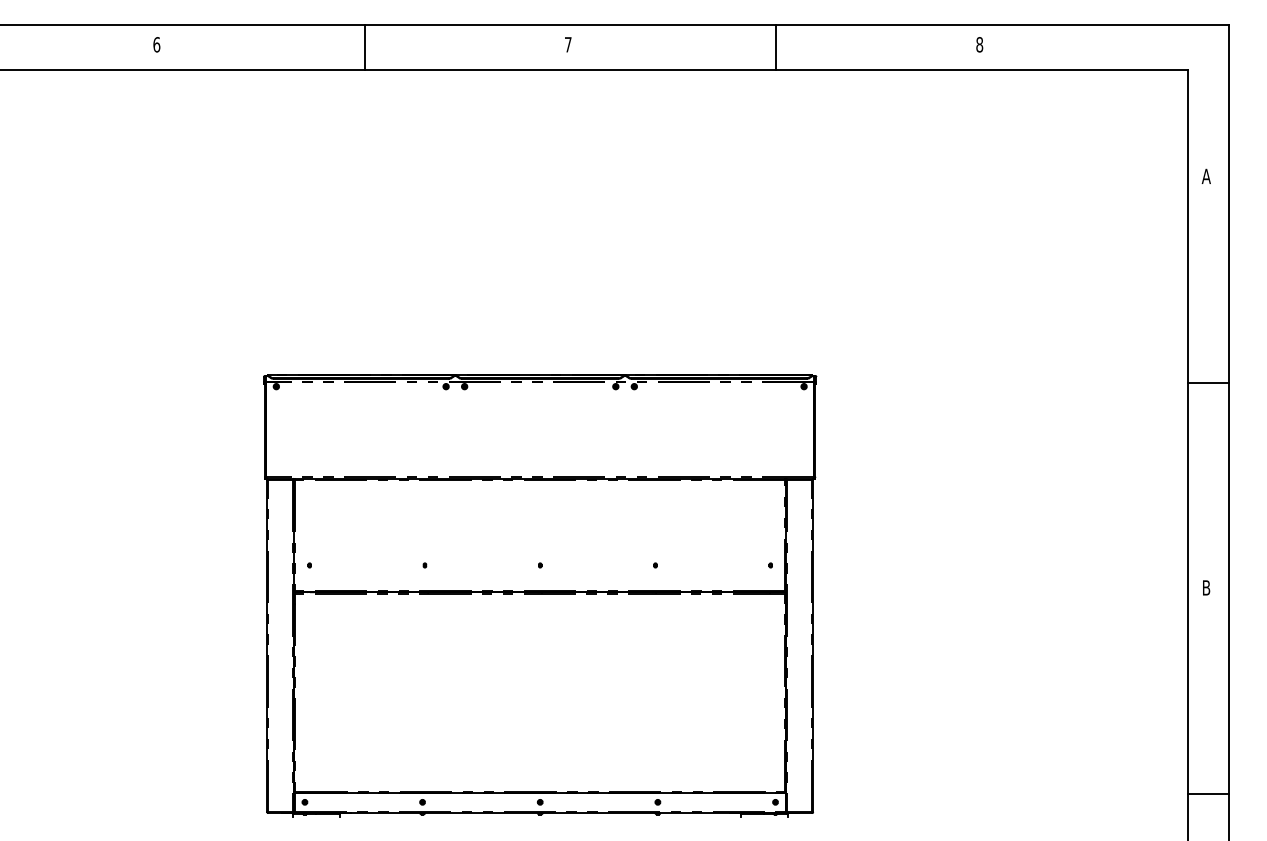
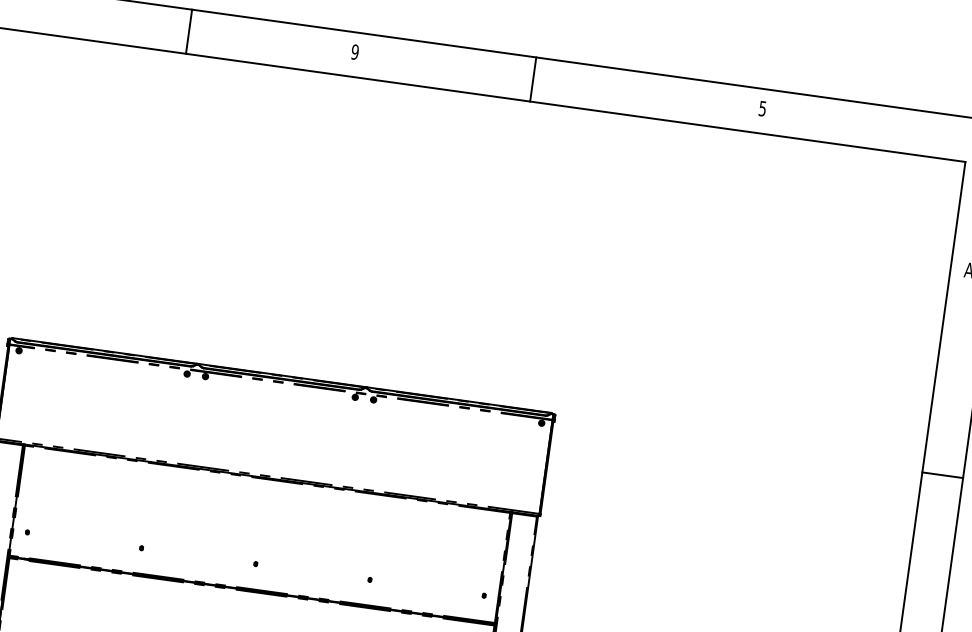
text: (567, 44) -> (354, 51), 7 -> 9
text: (979, 44) -> (762, 108), 8 -> 5
line: (364, 47) -> (188, 31), moved
line: (776, 47) -> (533, 79), moved

